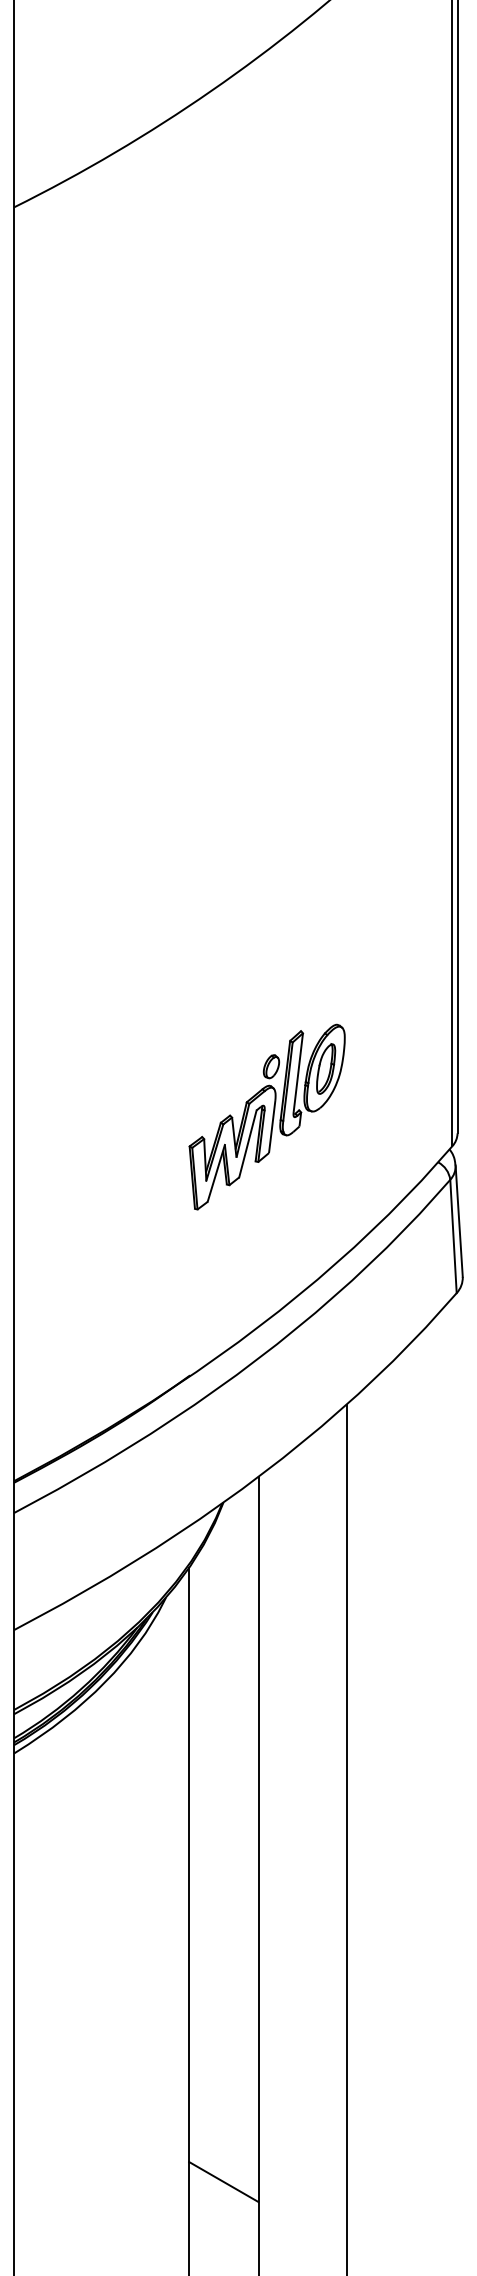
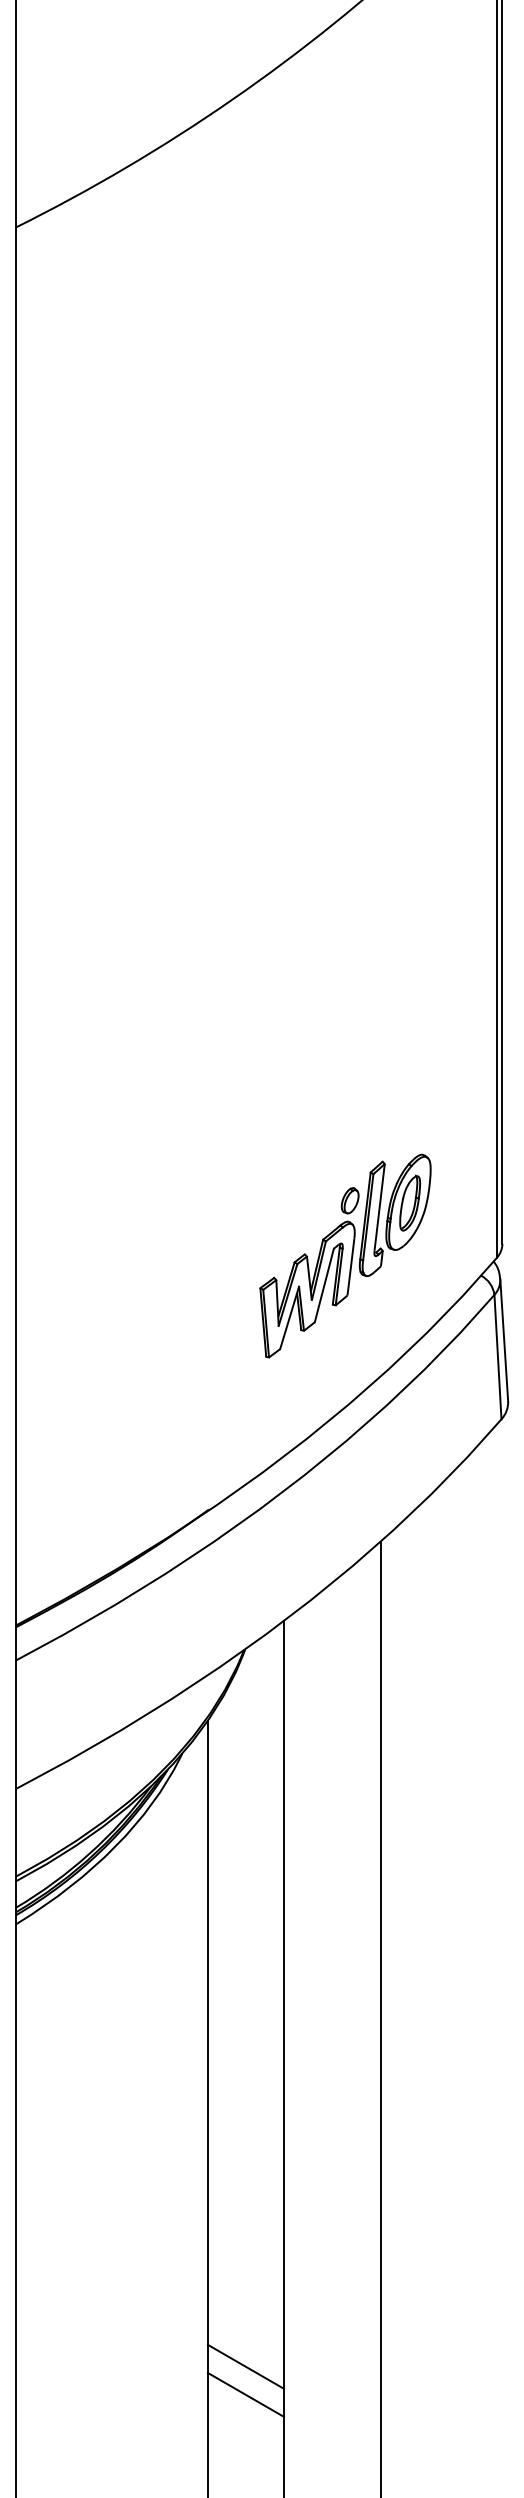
part: (267, 1116) -> (345, 1255), moved
line: (223, 2156) -> (245, 2366), added

